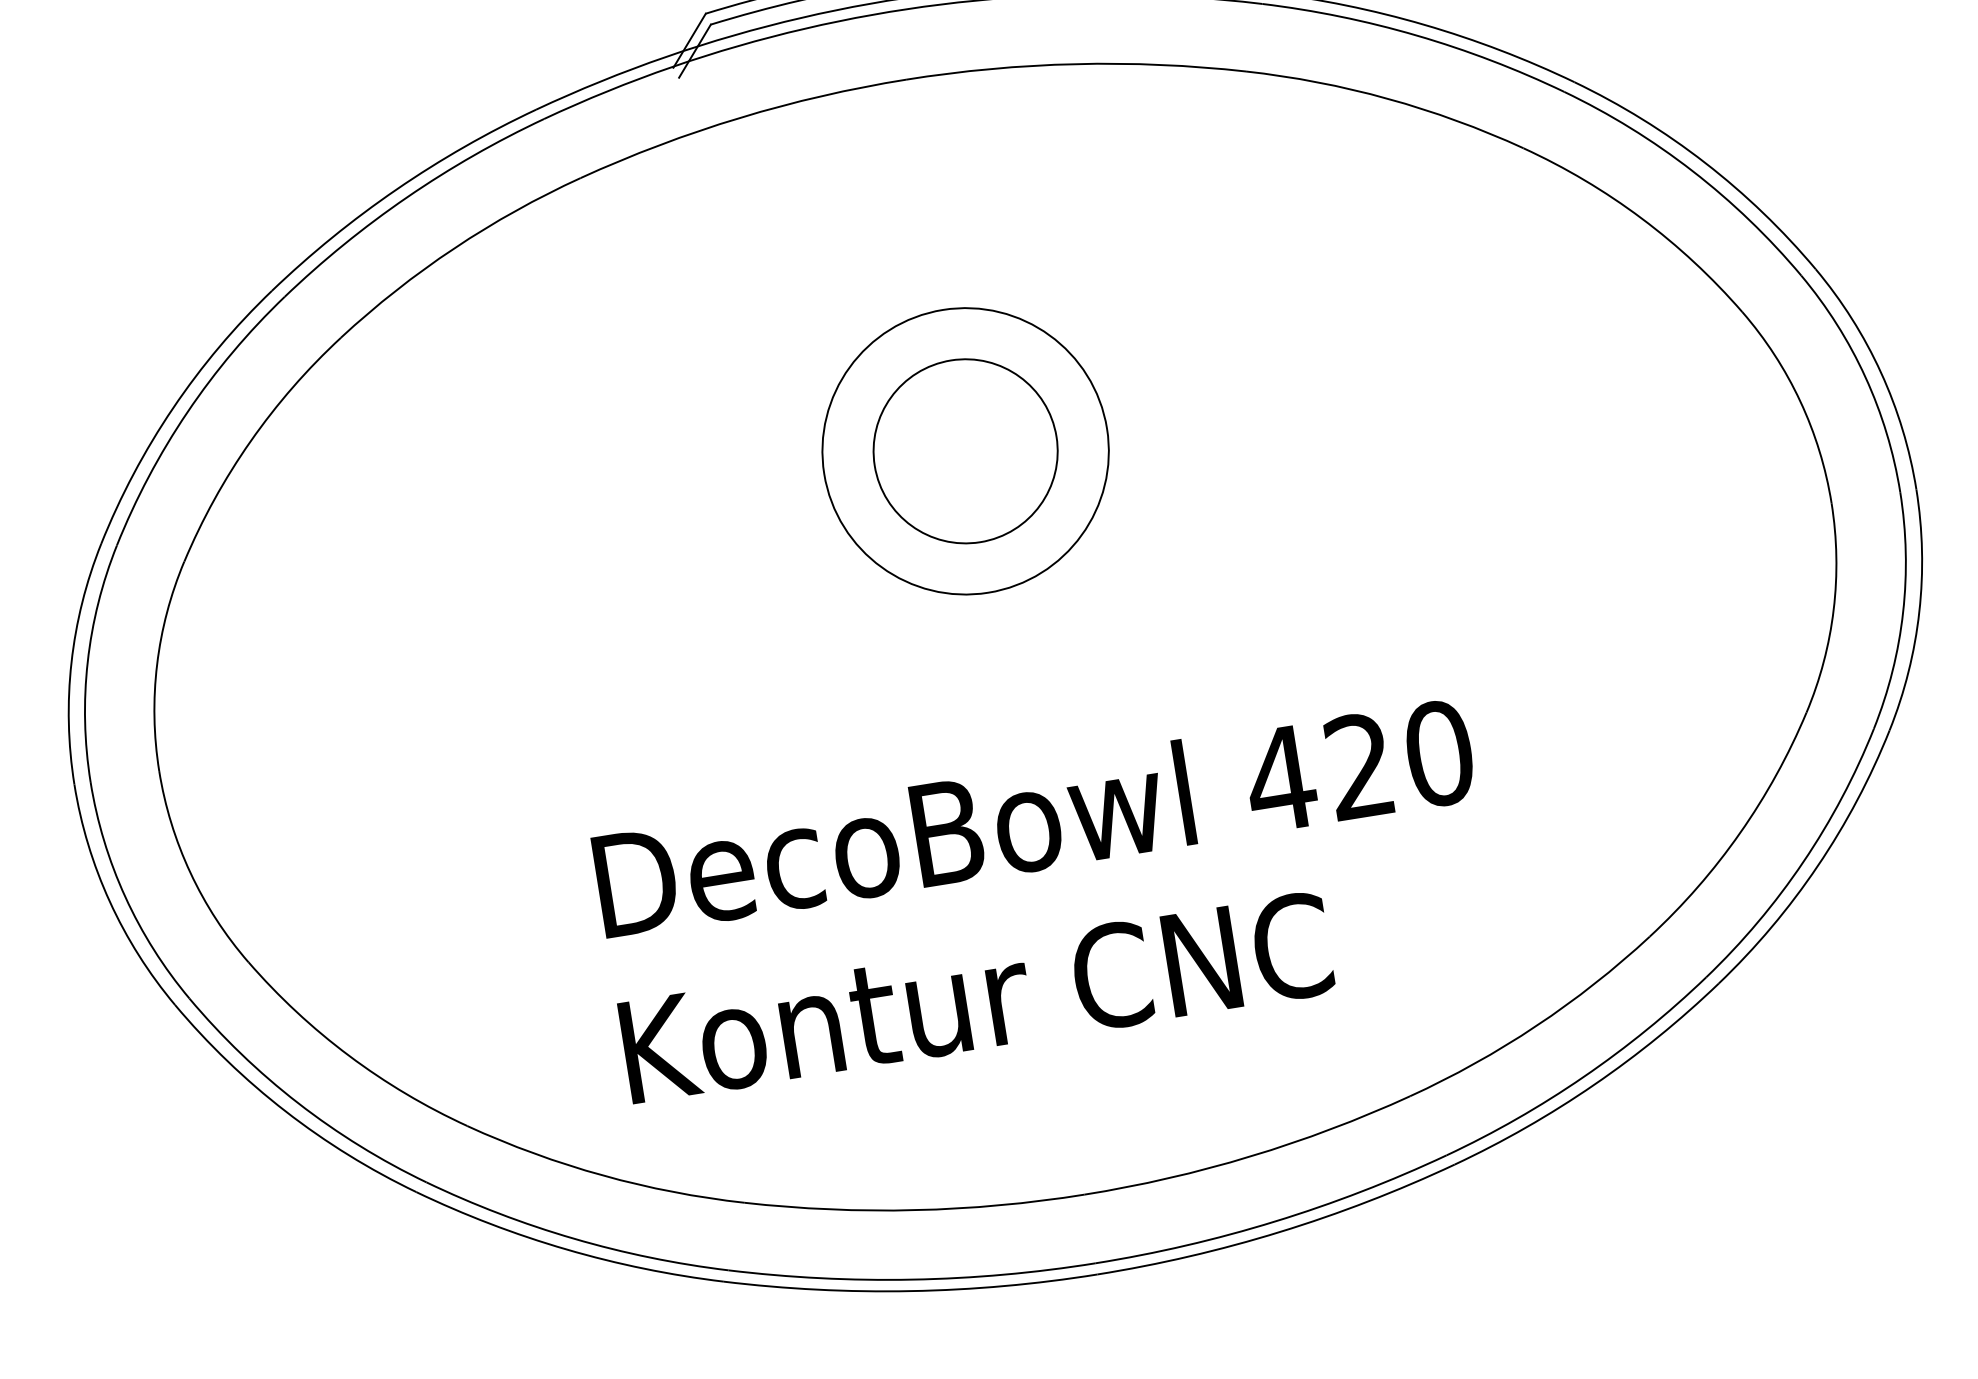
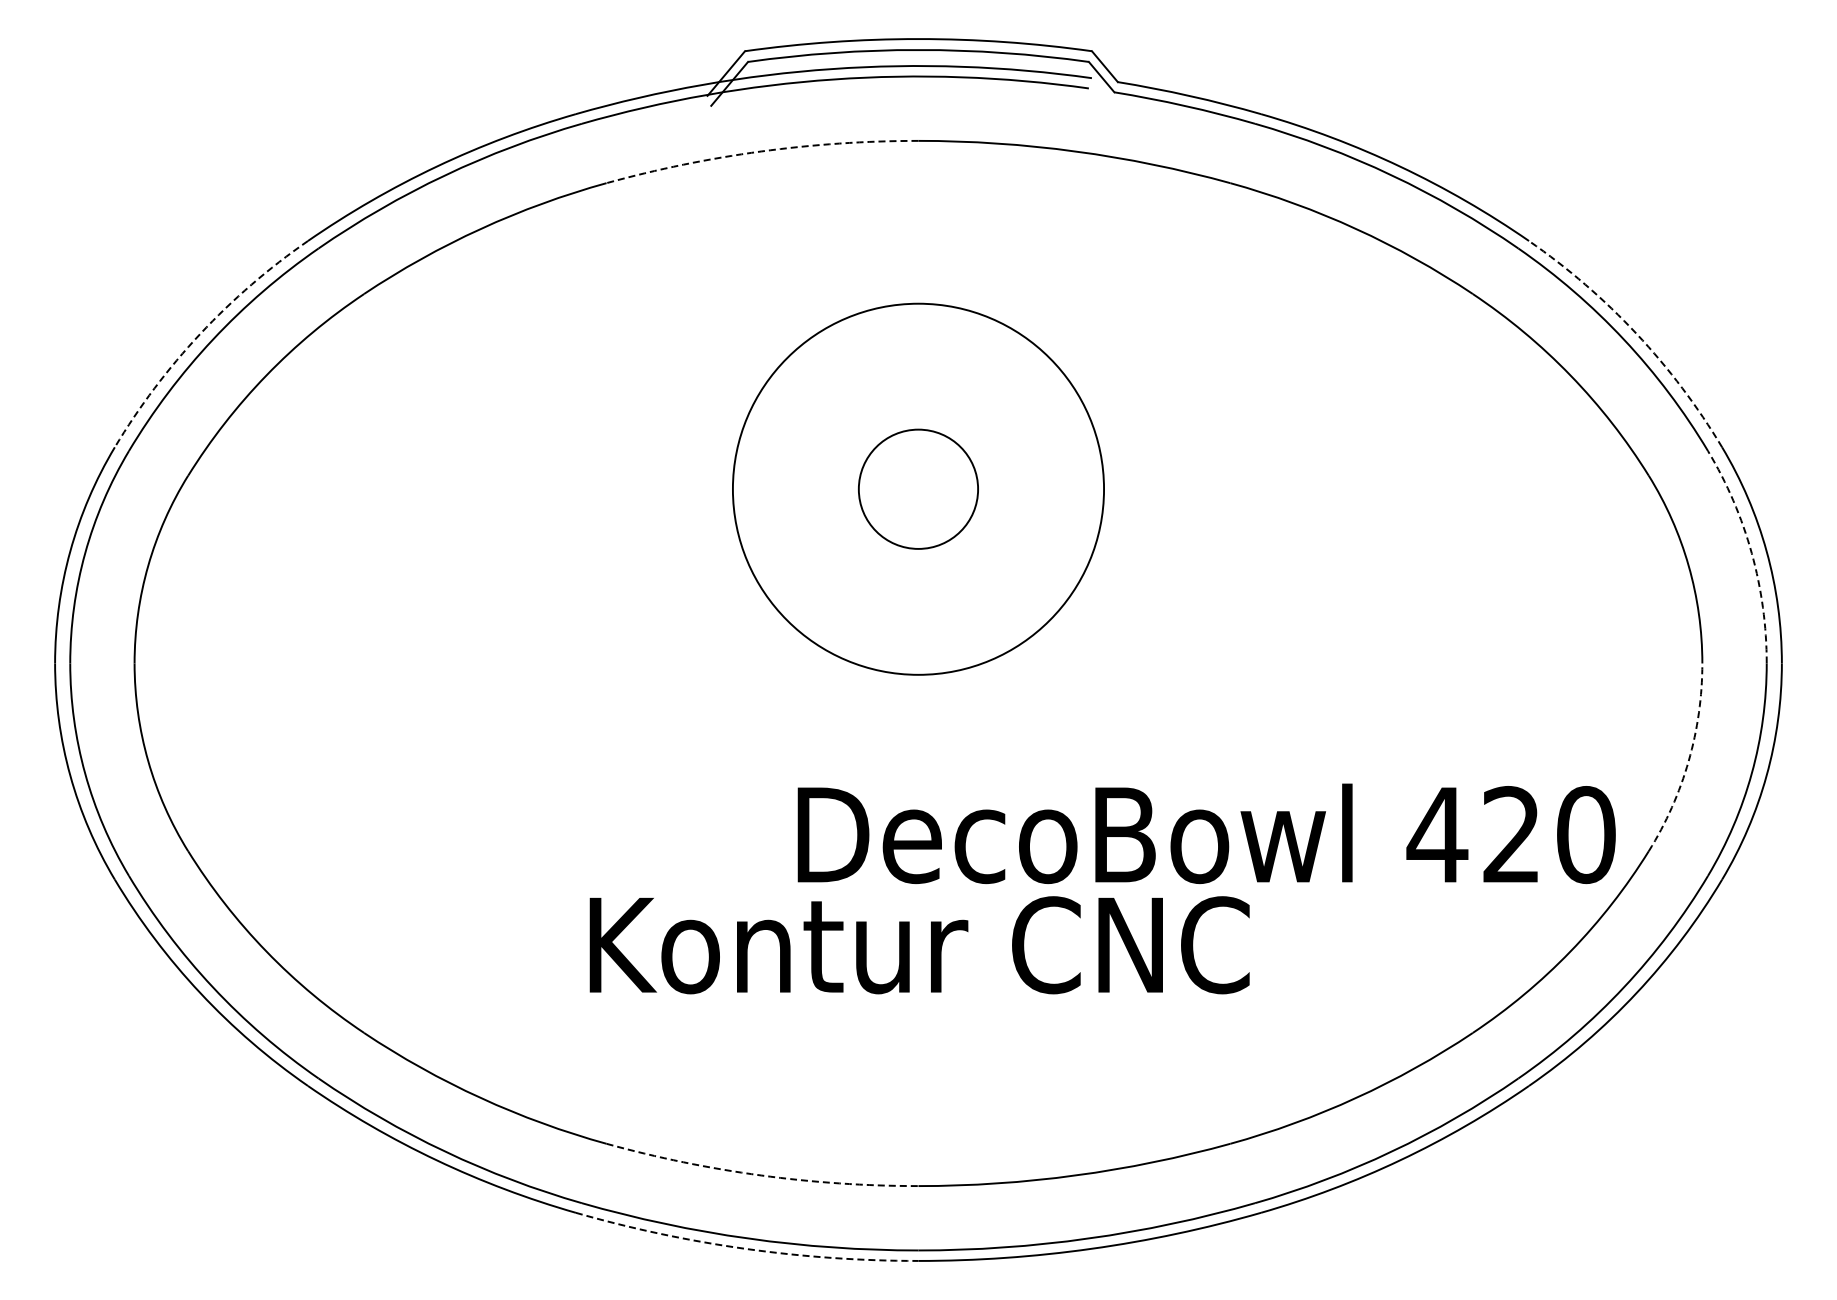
arc: (740, 117) -> (761, 151), solid -> dashed
arc: (1704, 162) -> (1636, 333), solid -> dashed
arc: (1865, 377) -> (1751, 553), solid -> dashed
arc: (173, 407) -> (200, 333), solid -> dashed
circle: (965, 450) -> (918, 488), size x1.4
circle: (965, 451) -> (918, 489), size x0.7
arc: (1833, 610) -> (1688, 761), solid -> dashed
text: (1034, 816) -> (1206, 833), moved
text: (976, 997) -> (919, 945), moved
arc: (915, 1210) -> (761, 1175), solid -> dashed
arc: (910, 1290) -> (745, 1248), solid -> dashed

